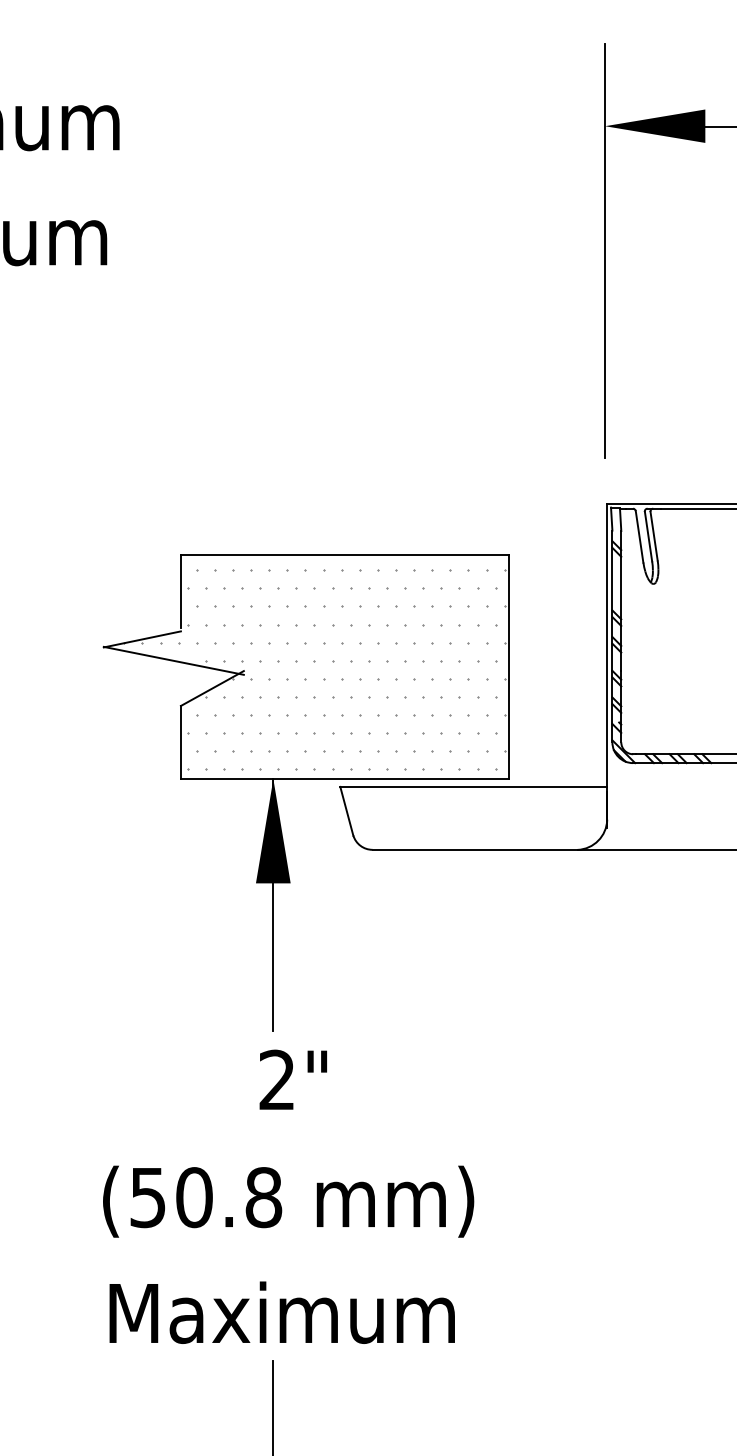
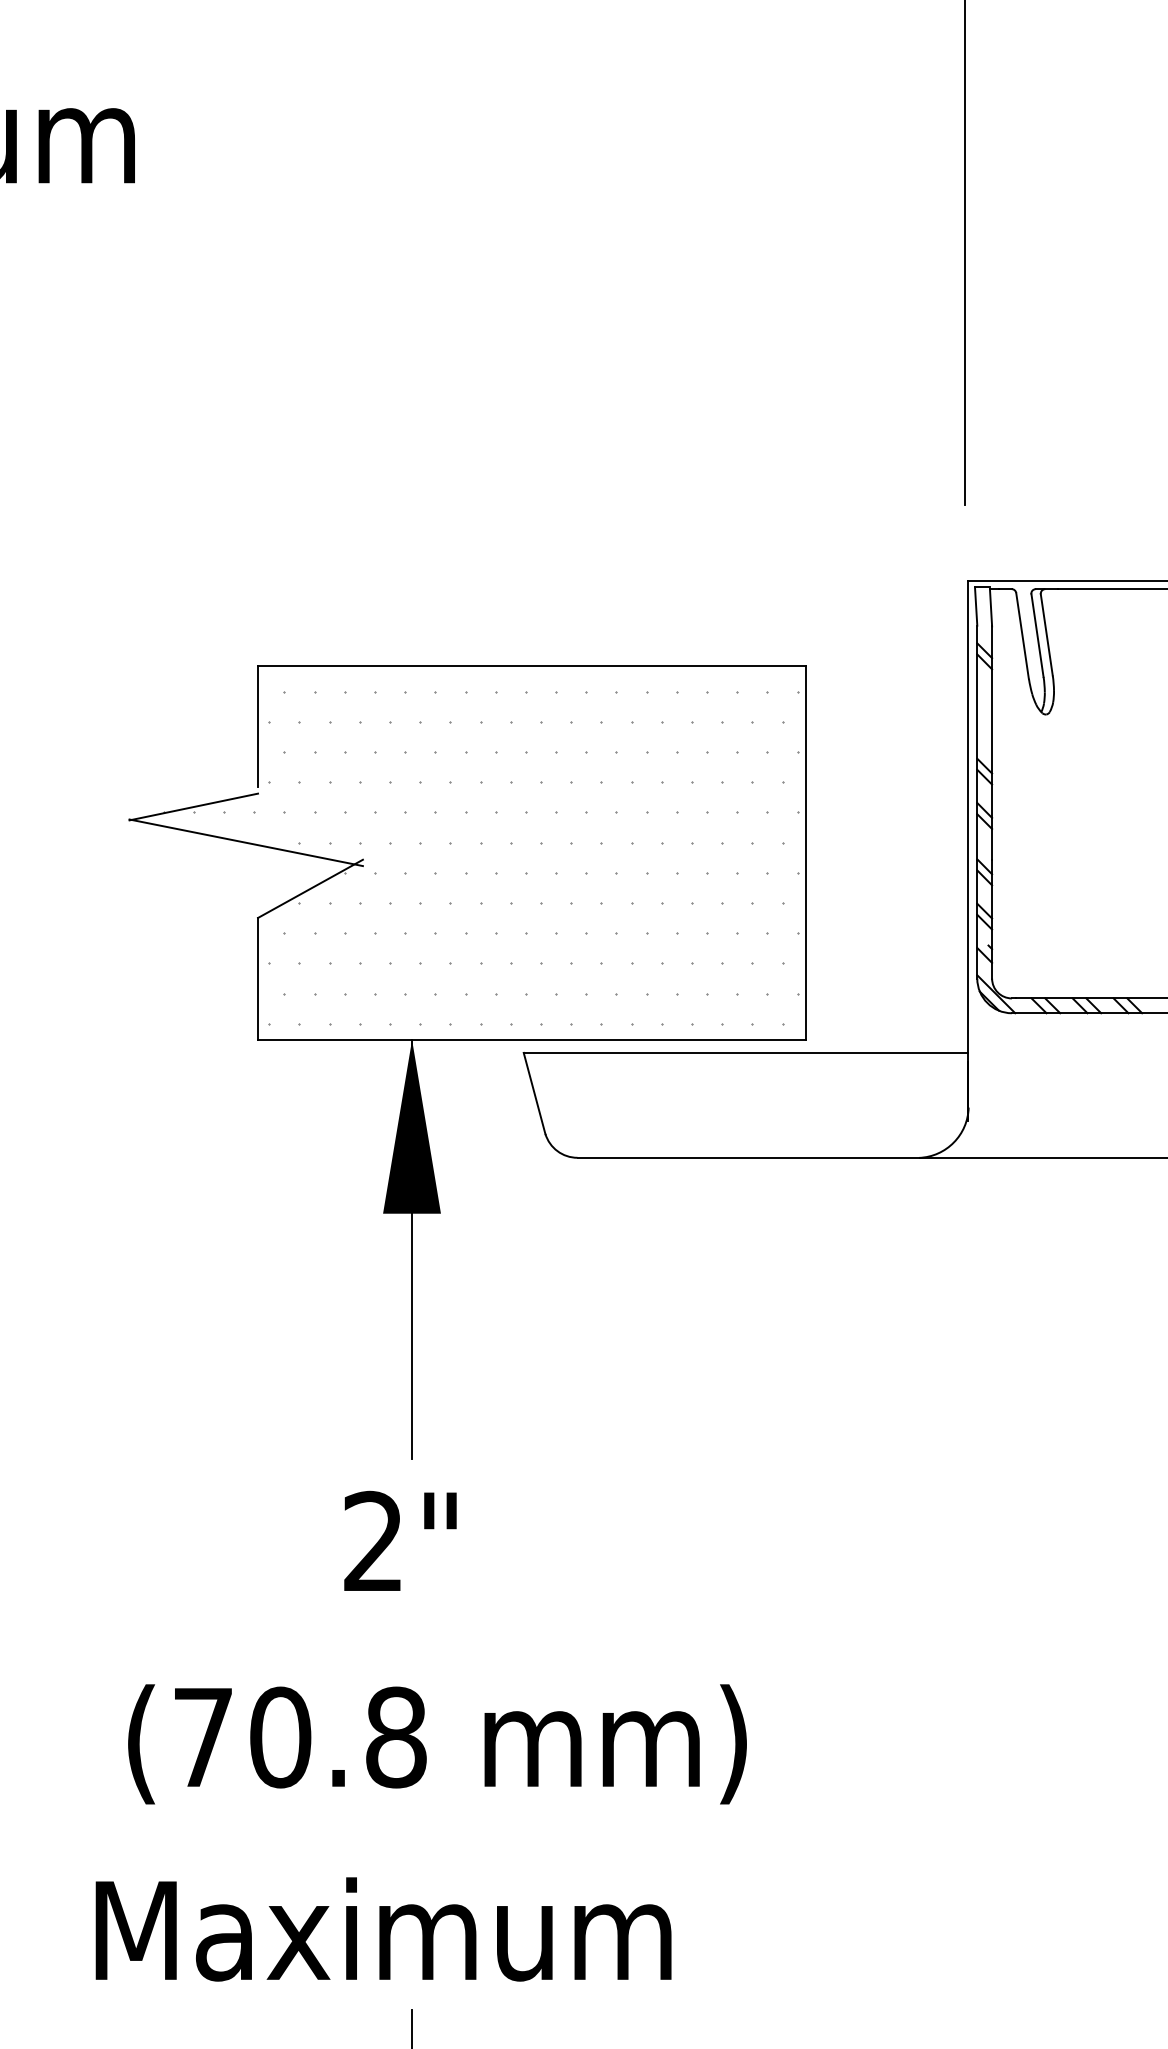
text: (292, 1079) -> (398, 1540), moved
text: (147, 1198) -> (202, 1739), (50.8 -> (70.8
text: (281, 1312) -> (382, 1929), moved

